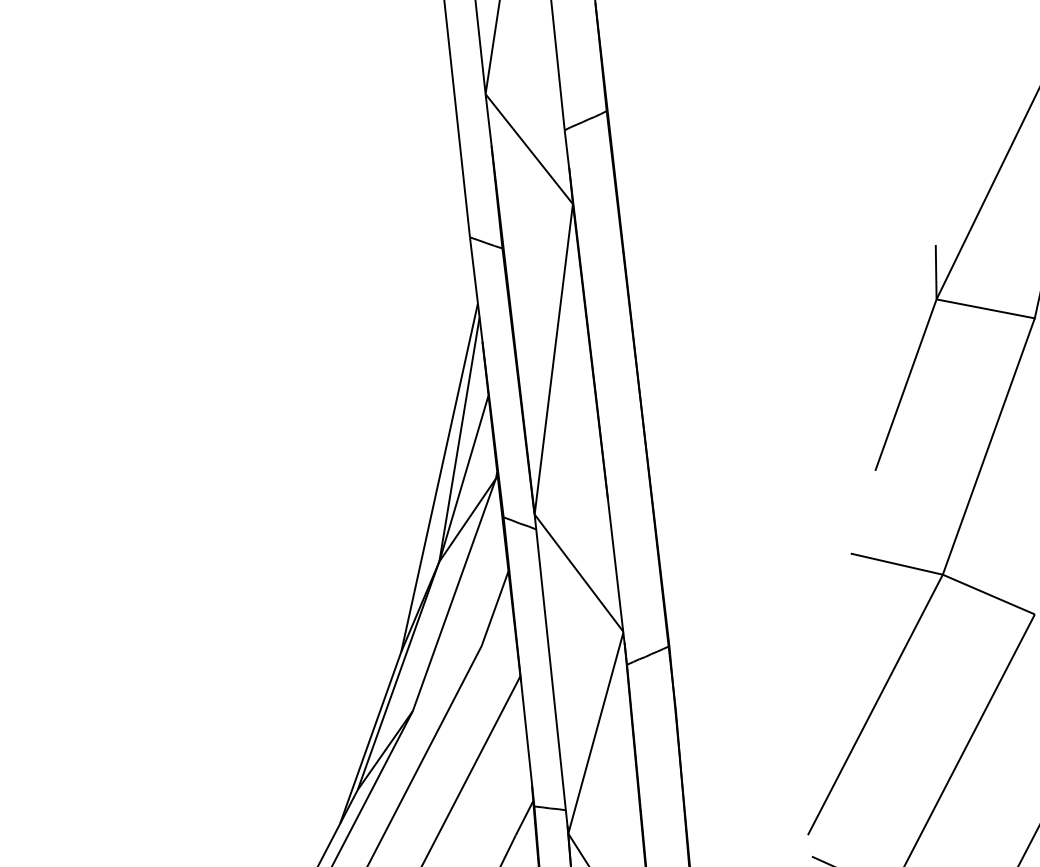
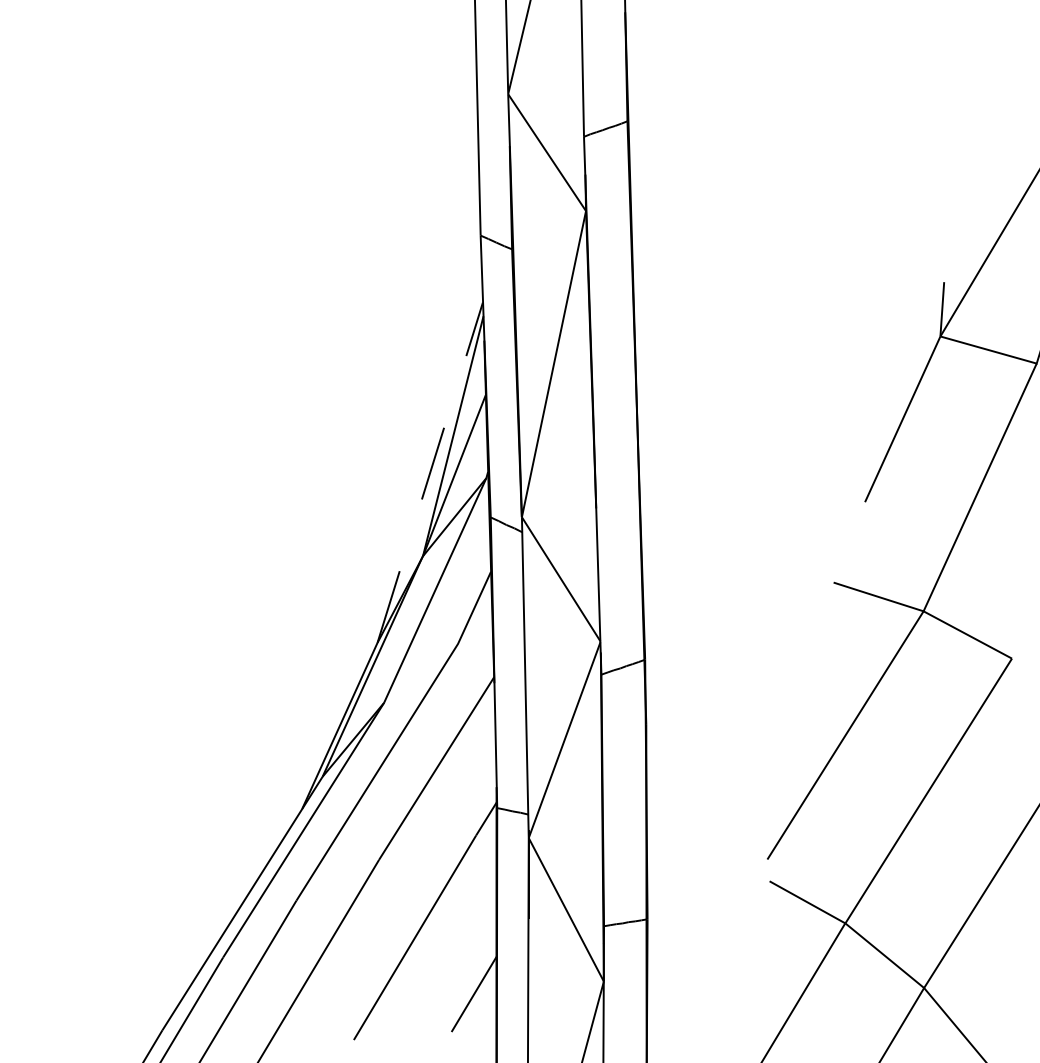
line: (439, 477) -> (430, 472), solid -> dashed

